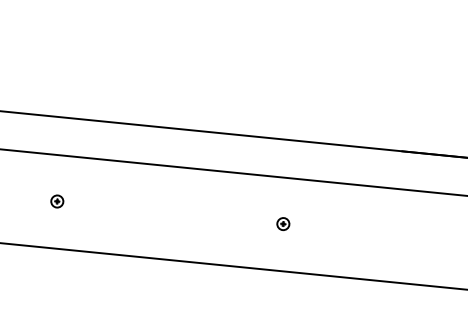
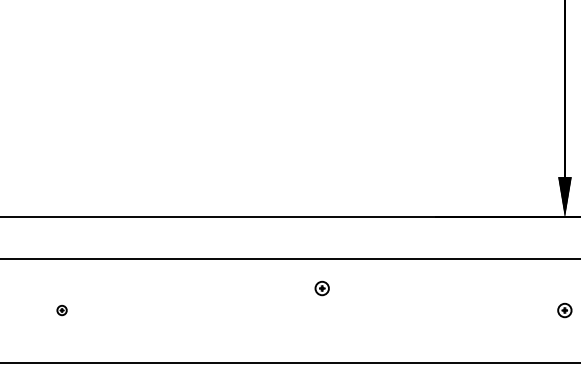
part: (56, 201) -> (61, 310), size x0.7
part: (282, 224) -> (321, 288), moved

